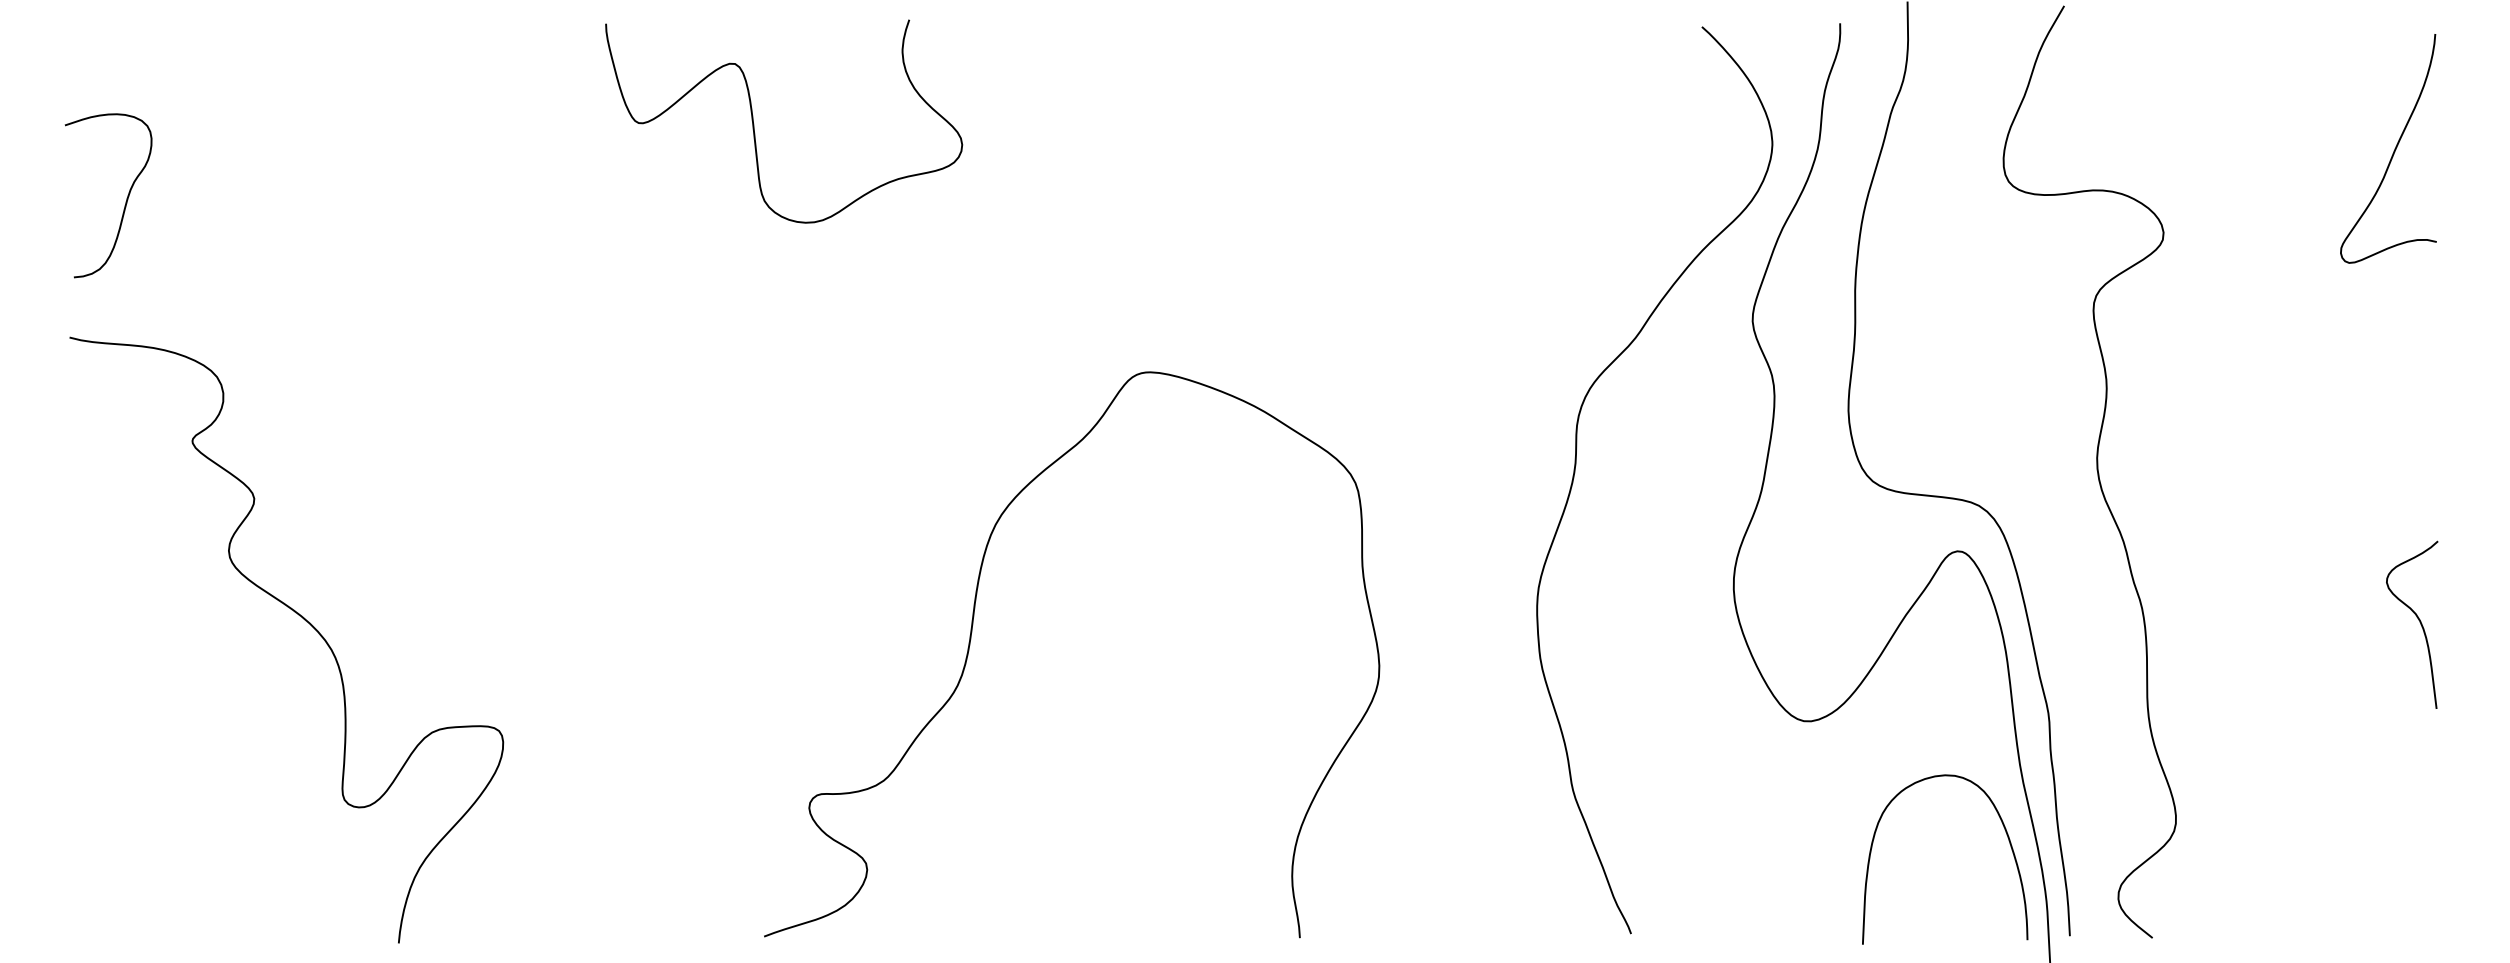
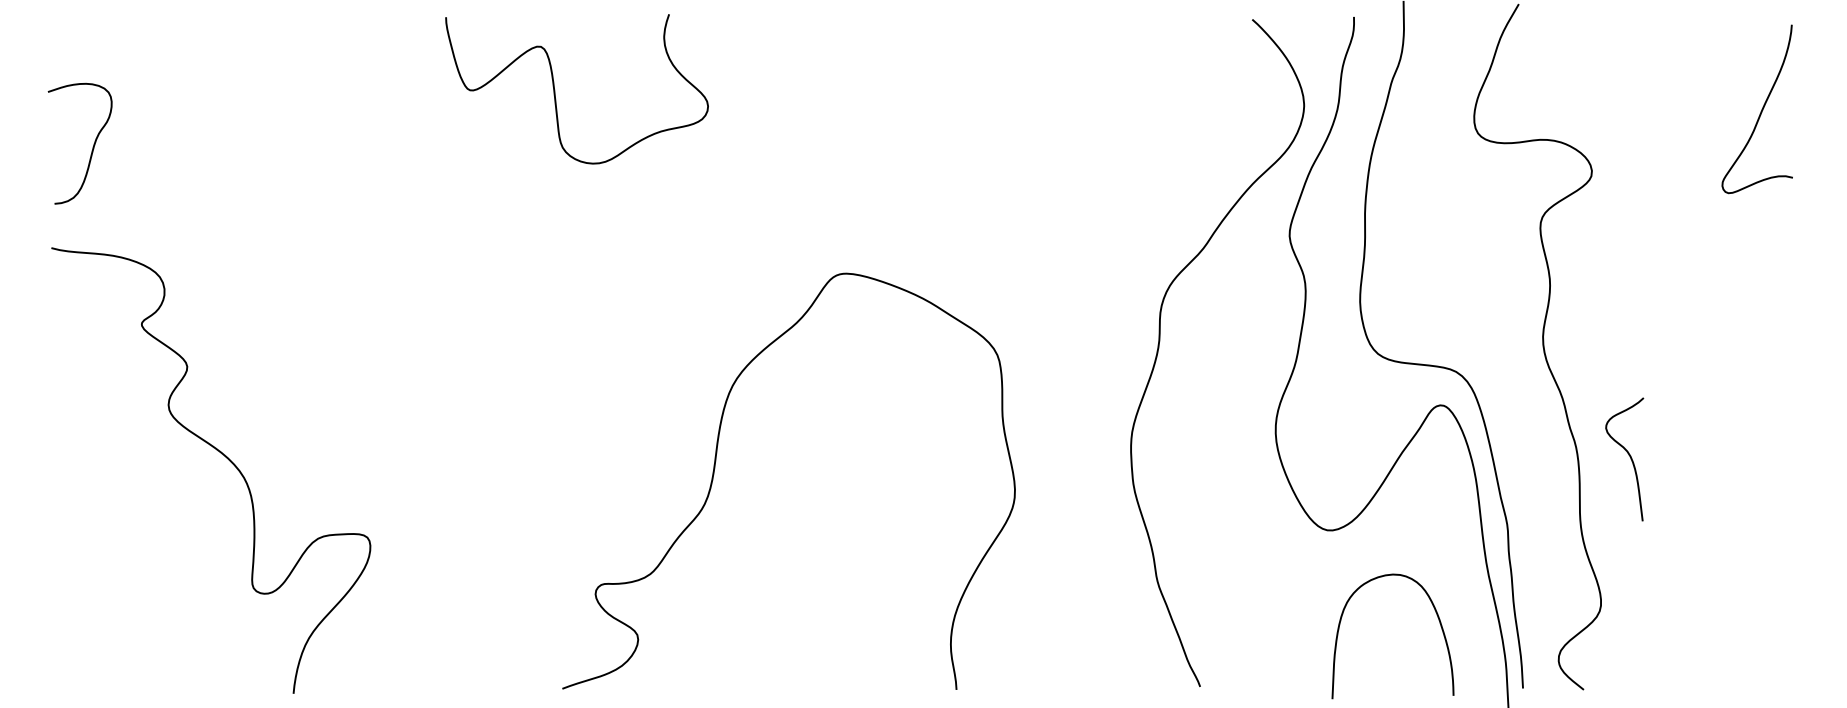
curve: (2418, 620) -> (1629, 456), moved
curve: (2006, 835) -> (1438, 618), moved

